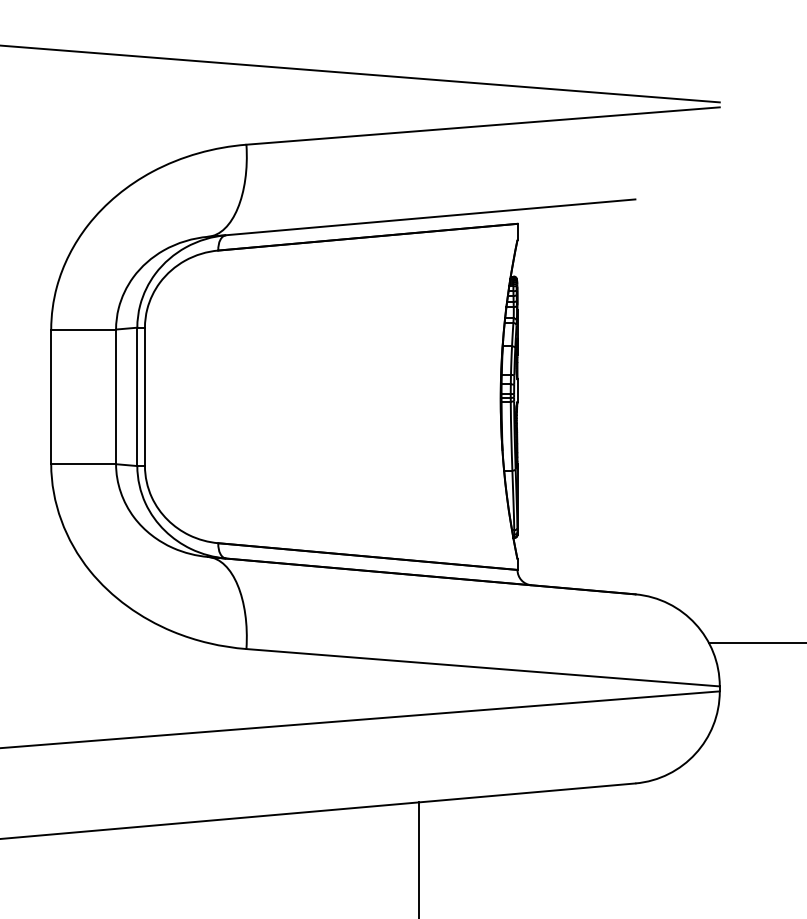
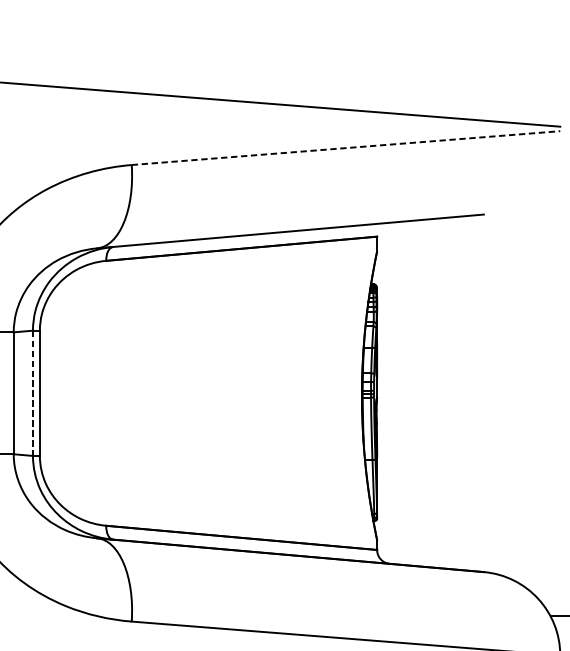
line: (483, 125) -> (346, 147), solid -> dashed
line: (137, 397) -> (33, 393), solid -> dashed

